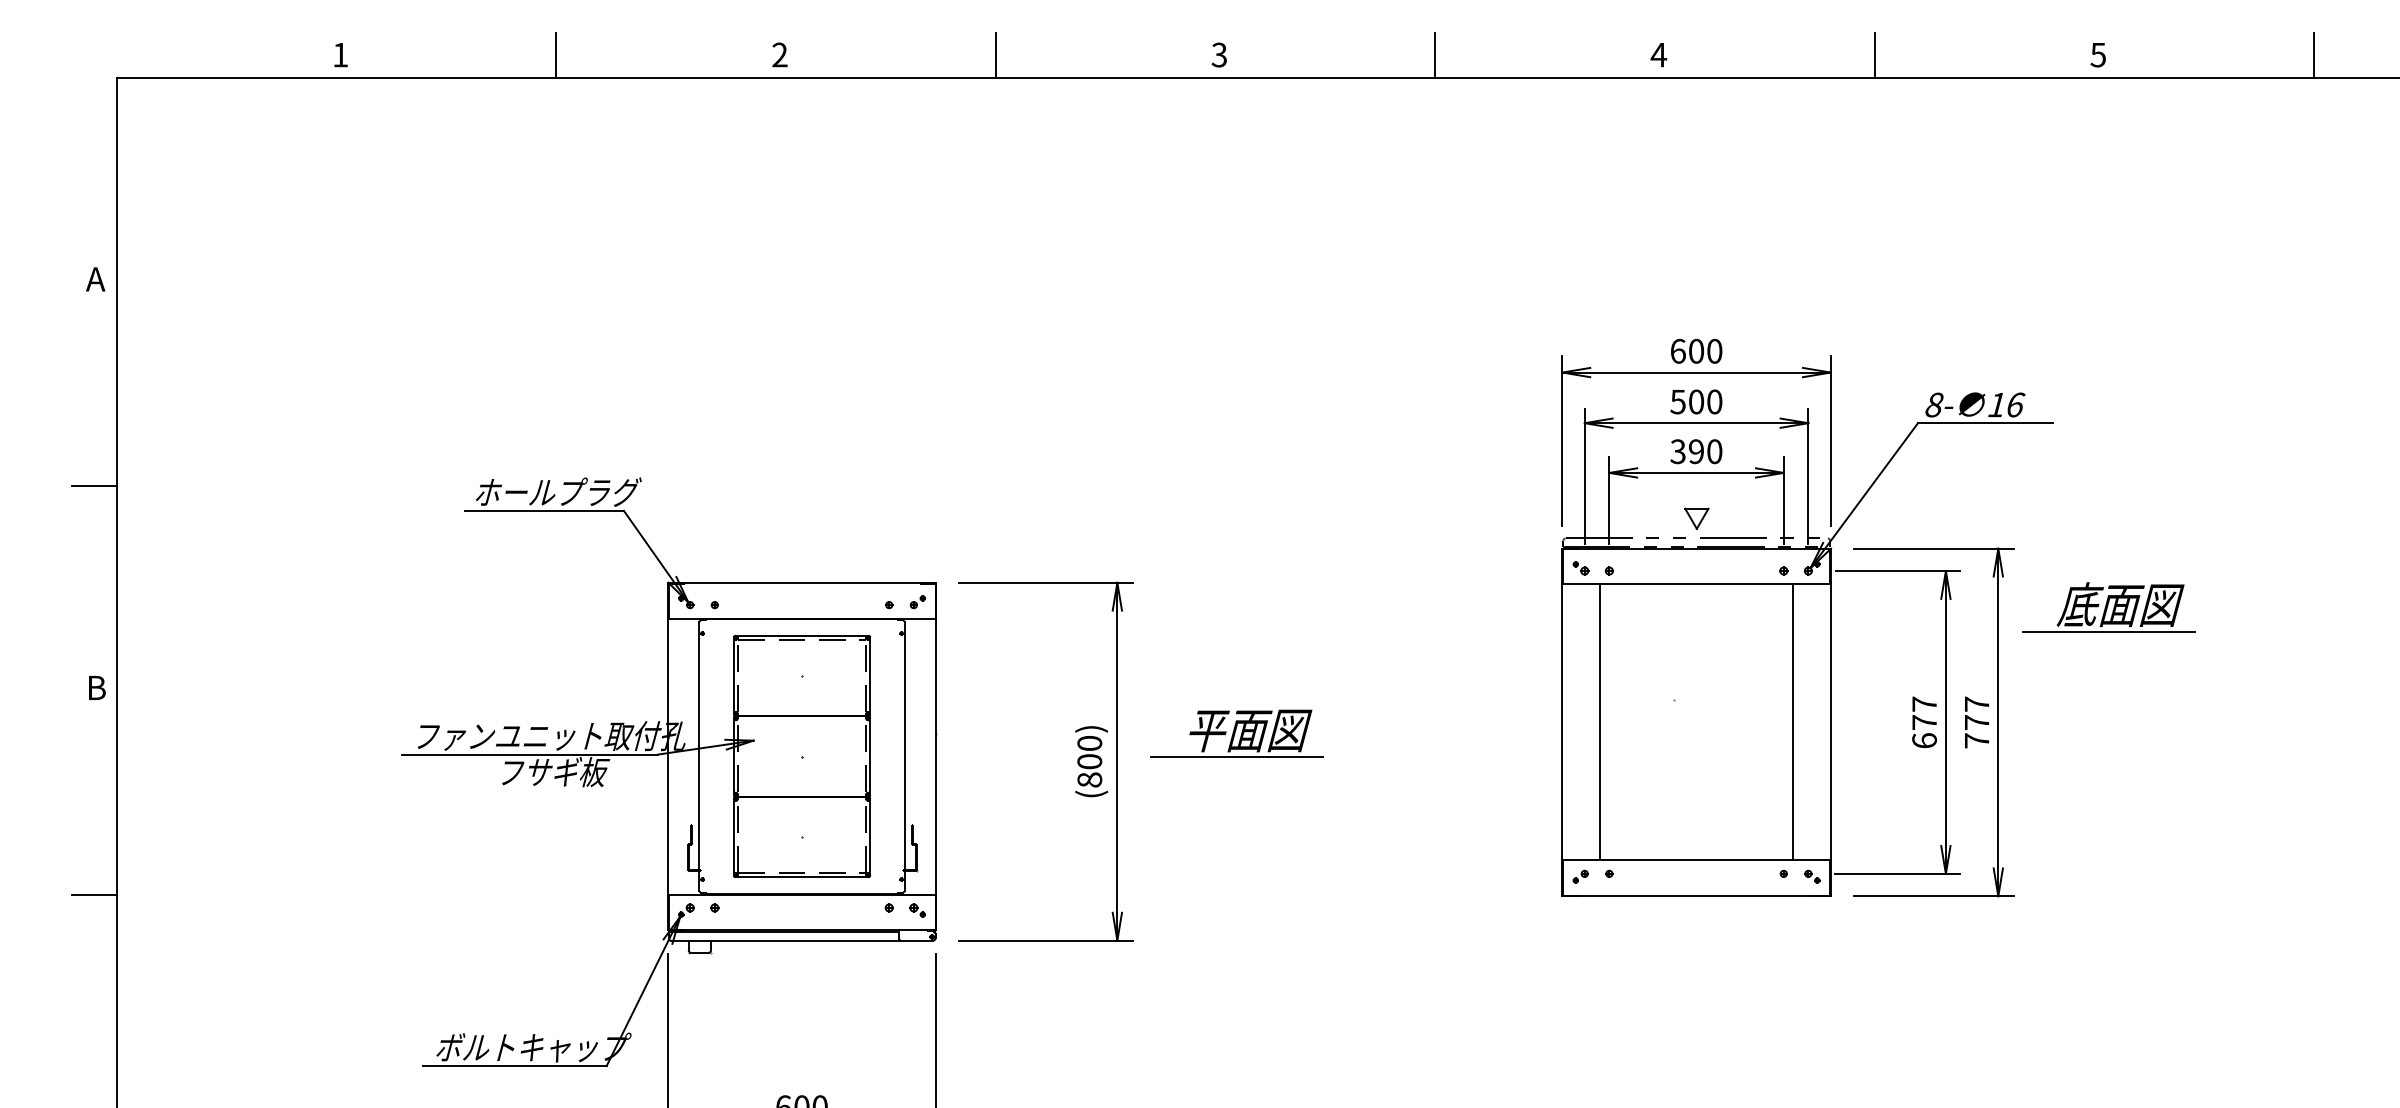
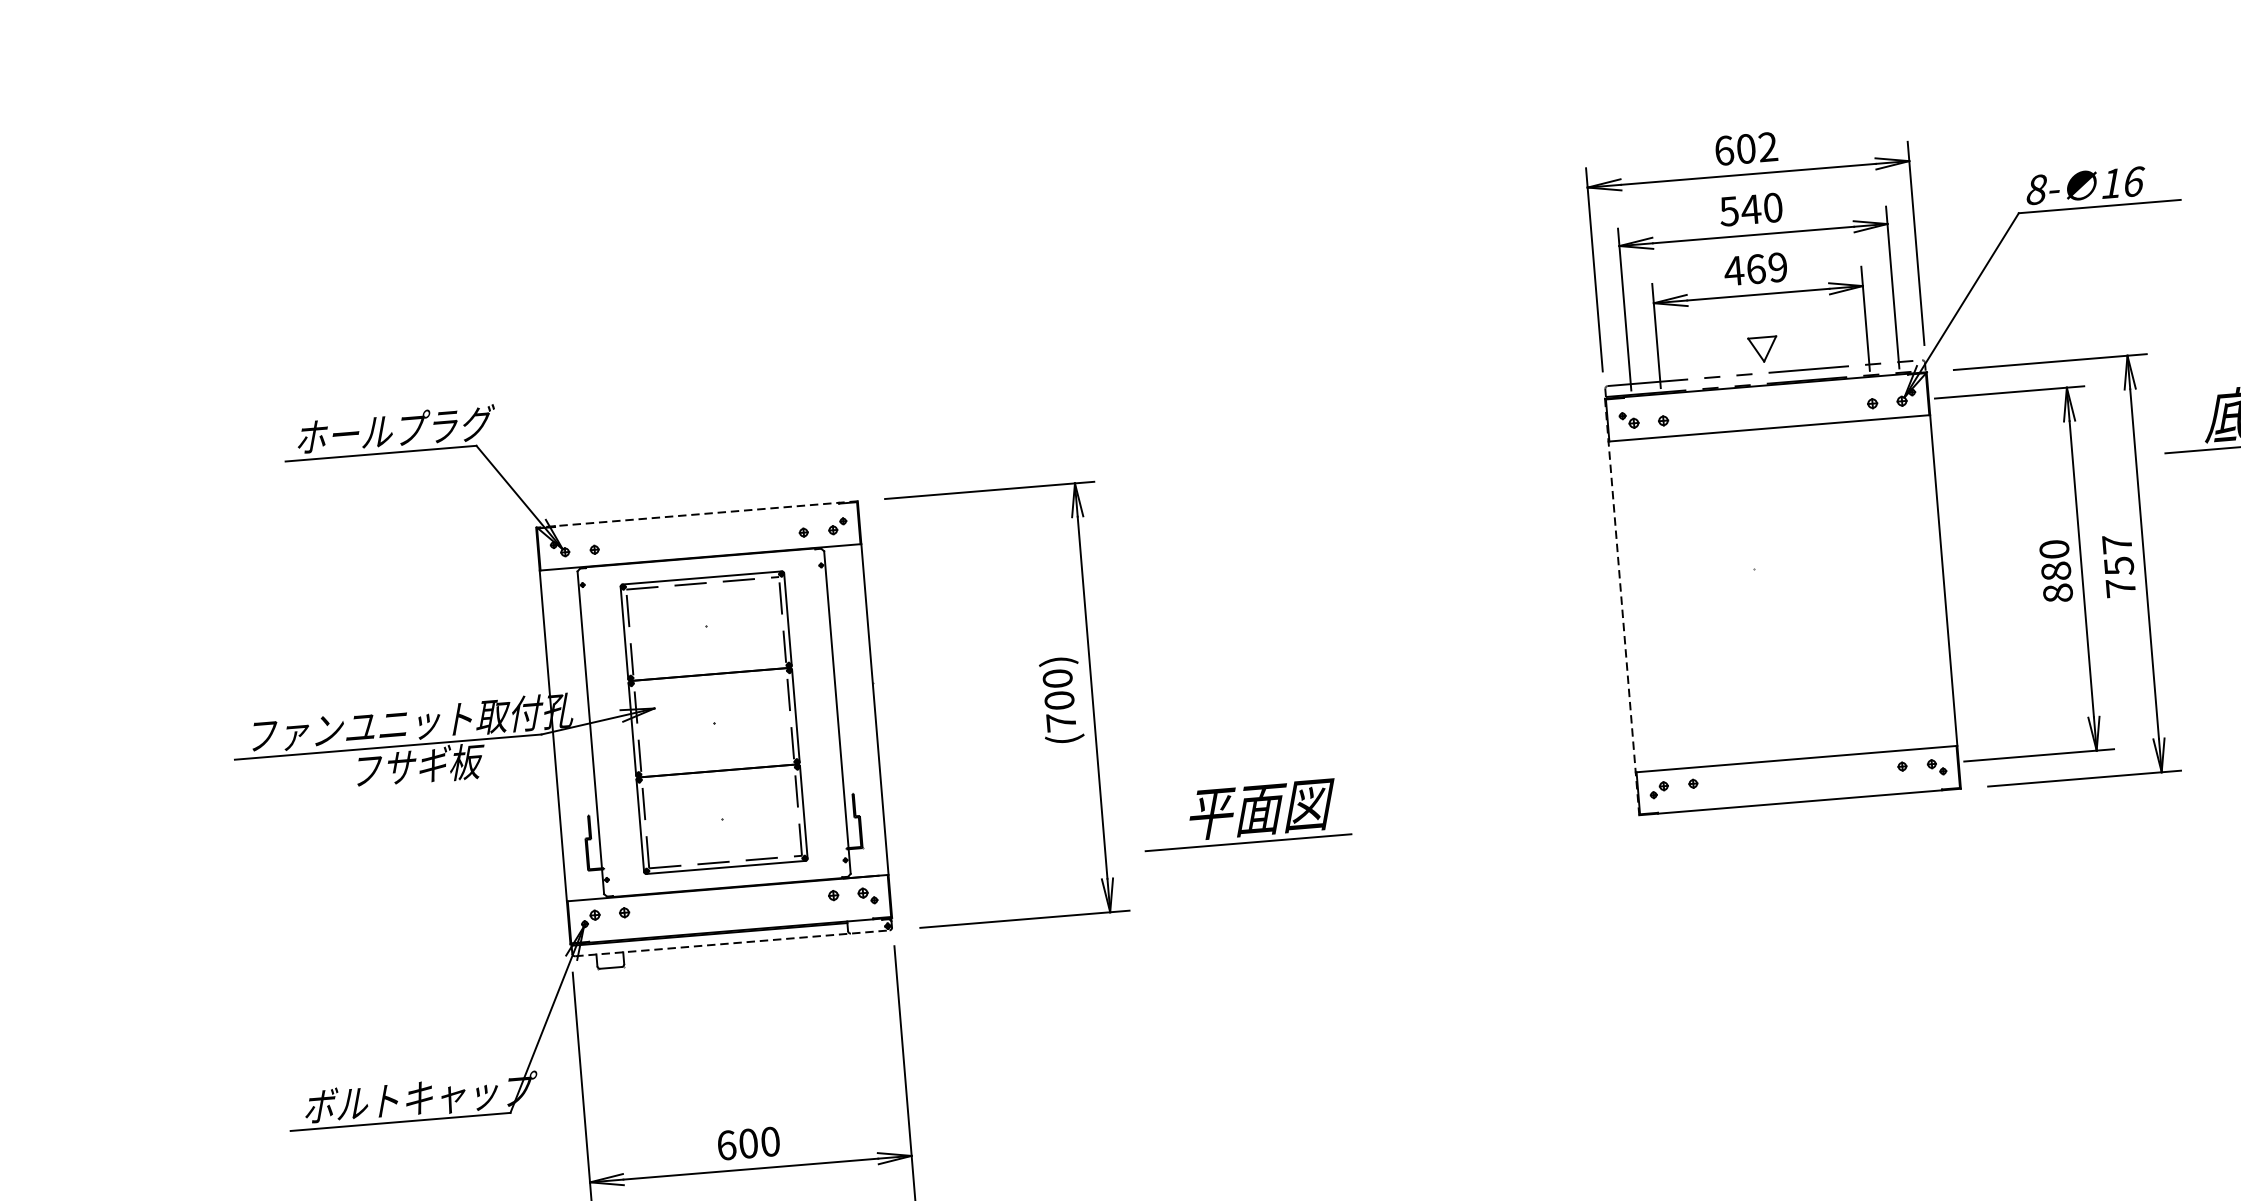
text: (1714, 351) -> (1767, 147), 600 -> 602
text: (1696, 401) -> (1751, 209), 500 -> 540
text: (1695, 451) -> (1754, 269), 390 -> 469
line: (801, 582) -> (696, 514), solid -> dashed
line: (1562, 722) -> (1622, 606), solid -> dashed
line: (1600, 722) -> (1667, 603), removed
line: (1792, 722) -> (1897, 584), removed
text: (1924, 722) -> (2056, 571), 677 -> 880
text: (1977, 722) -> (2119, 566), 777 -> 757
part: (1236, 733) -> (1245, 814), moved
text: (1089, 779) -> (1060, 721), (800) -> (700)
line: (802, 940) -> (732, 943), solid -> dashed

